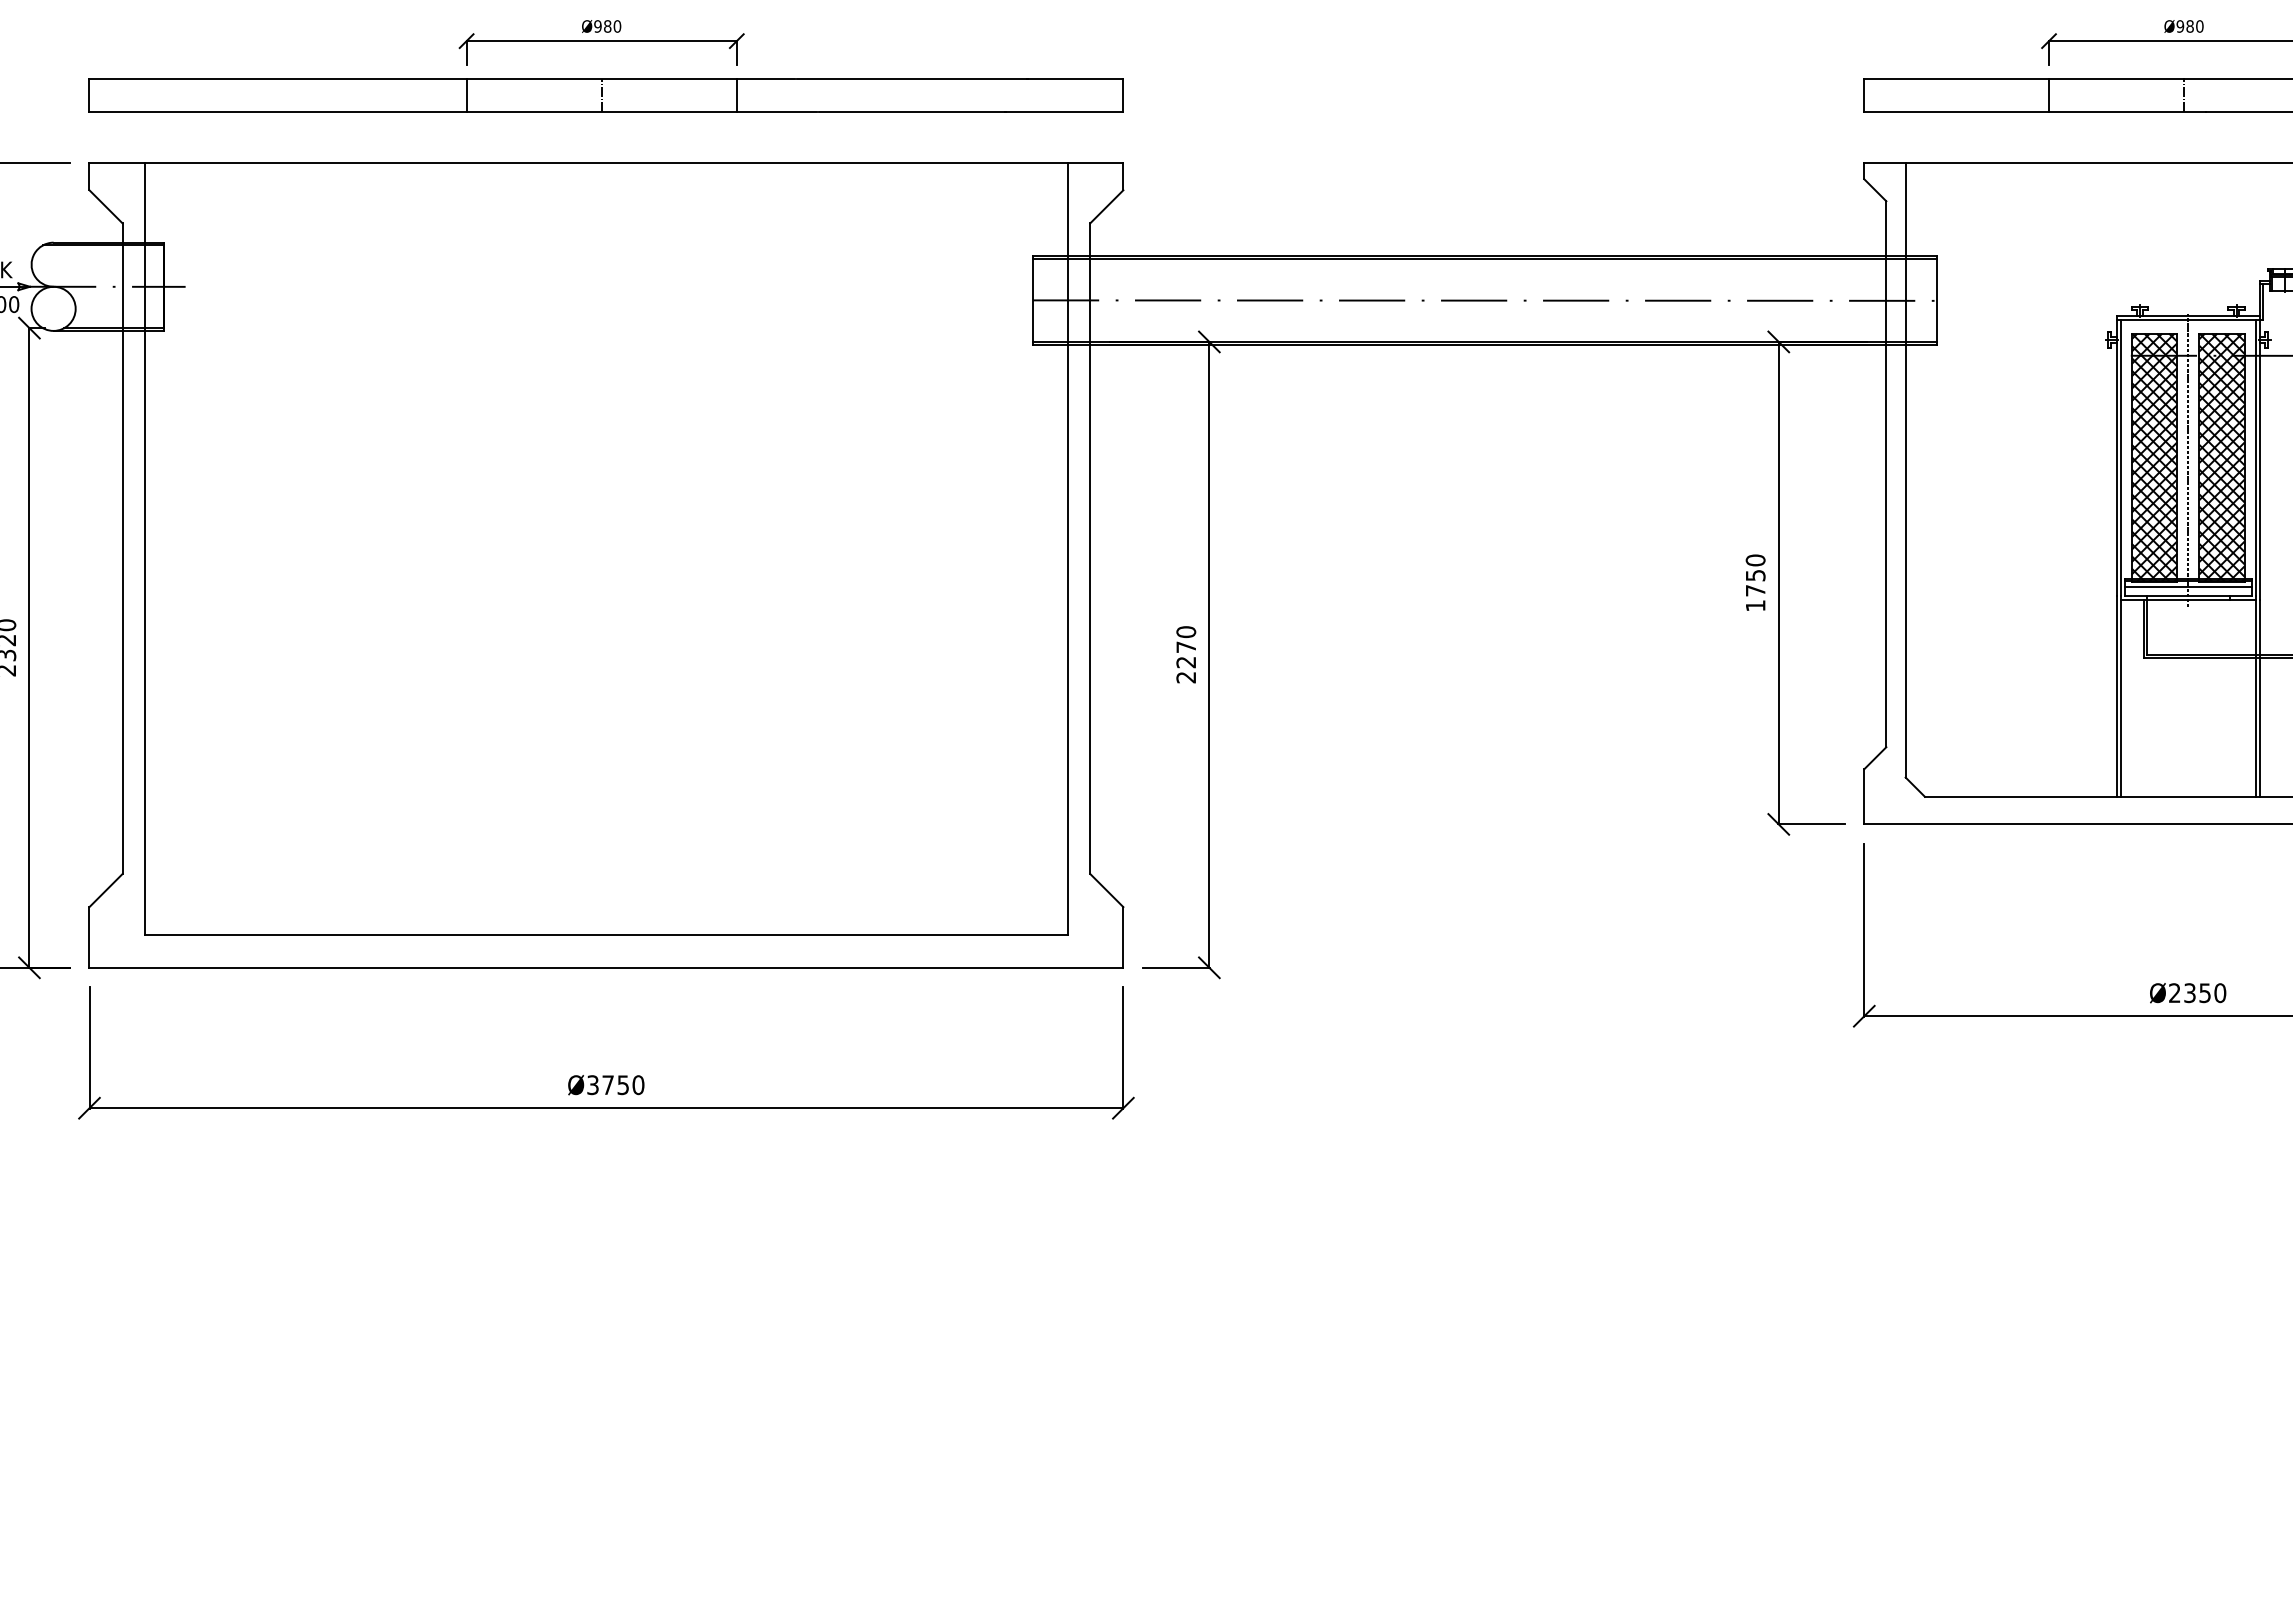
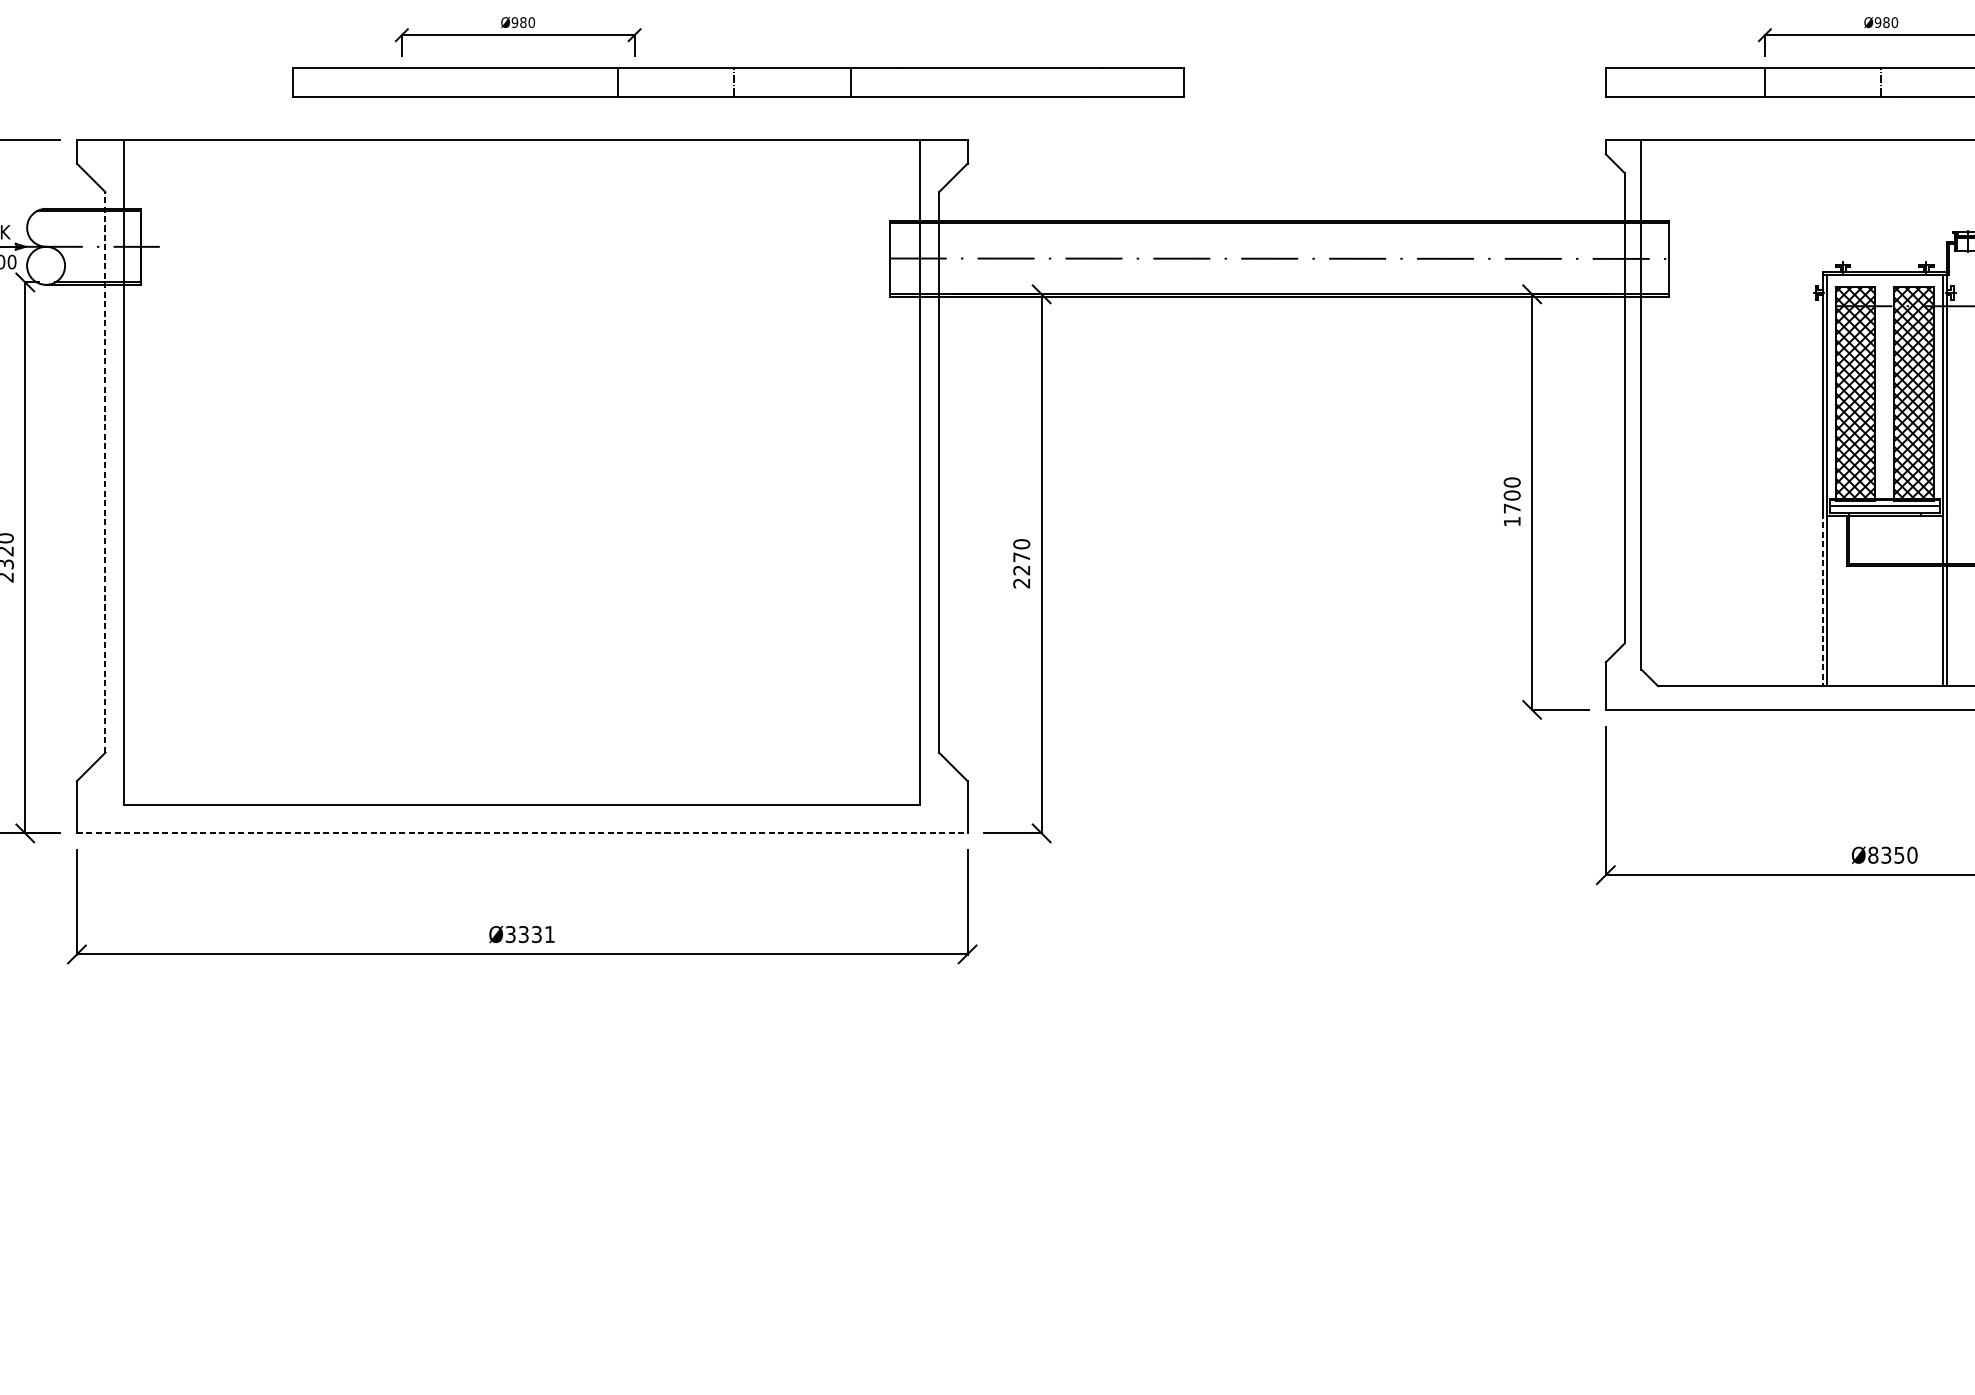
part: (605, 95) -> (737, 82), moved
line: (2188, 460) -> (1885, 396), removed
line: (122, 548) -> (105, 472), solid -> dashed
text: (1755, 575) -> (1512, 495), 1750 -> 1700
line: (2116, 696) -> (1823, 599), solid -> dashed
line: (606, 967) -> (522, 833), solid -> dashed
text: (2174, 993) -> (1873, 855), Ø2350 -> Ø8350
text: (623, 1085) -> (536, 934), Ø3750 -> Ø3331

